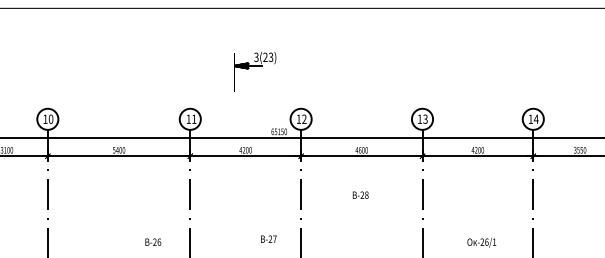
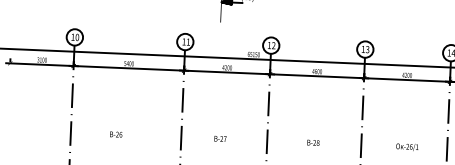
text: (360, 194) -> (313, 142), moved
text: (268, 238) -> (220, 138), moved
text: (153, 241) -> (116, 134), moved

